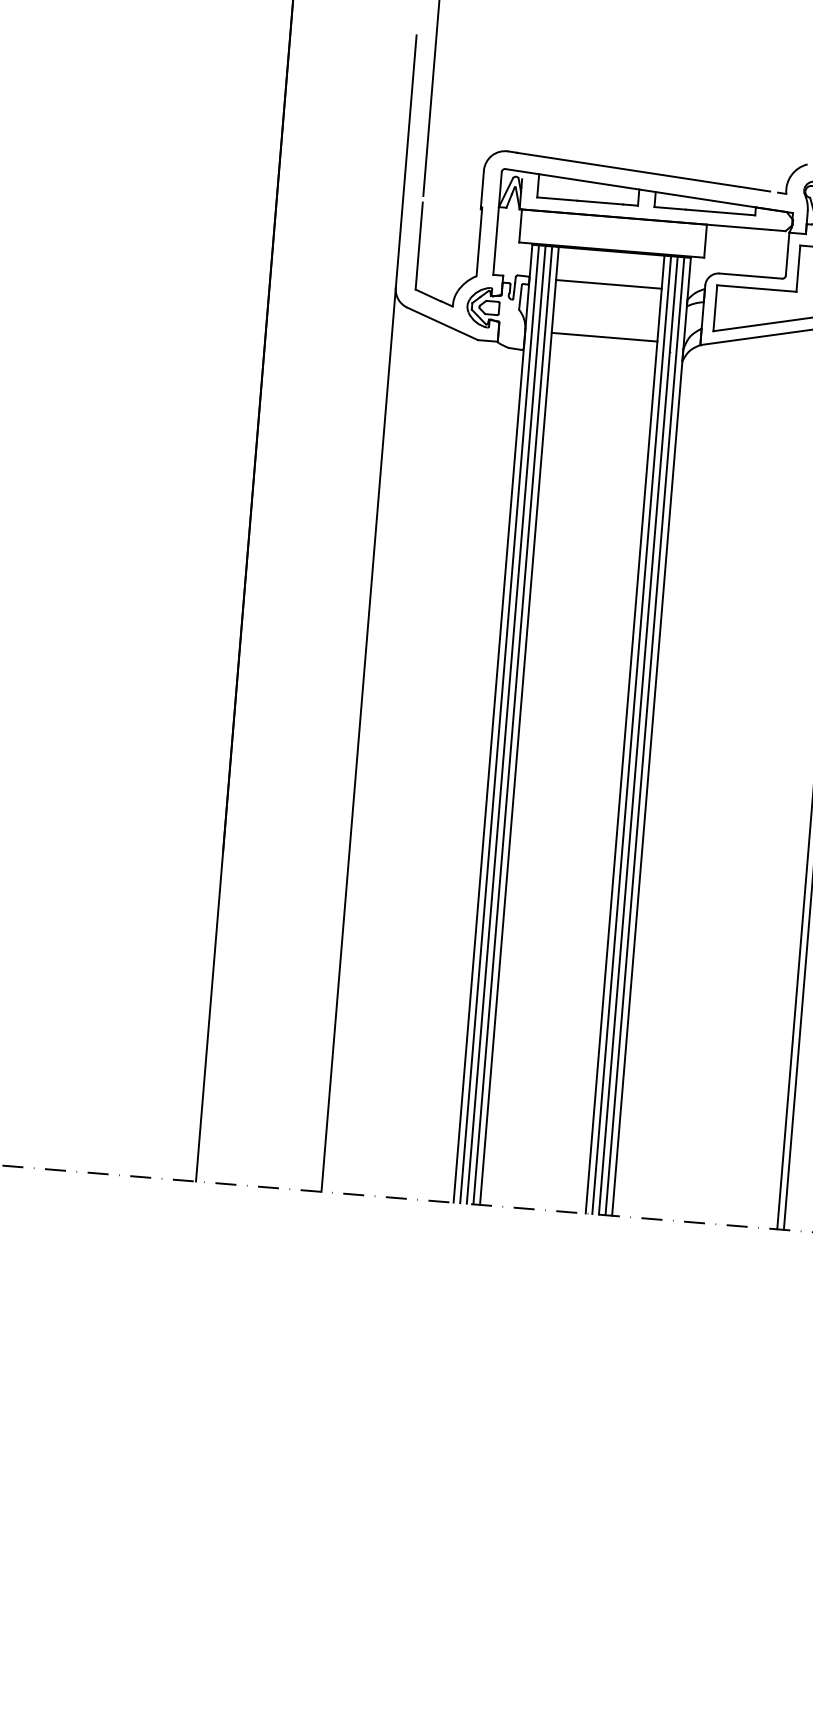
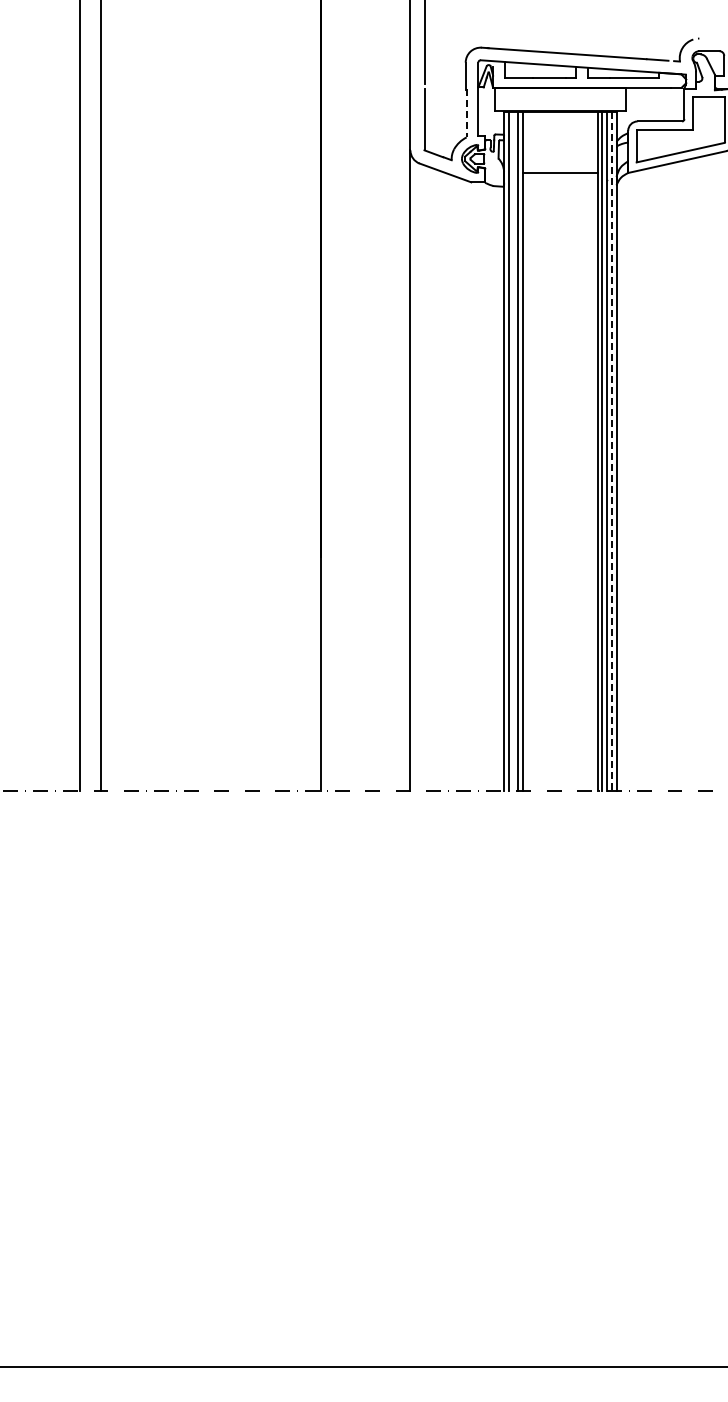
line: (479, 242) -> (466, 113), solid -> dashed
line: (607, 284) -> (559, 135), removed
line: (506, 724) -> (513, 451), removed
line: (644, 735) -> (611, 451), solid -> dashed

